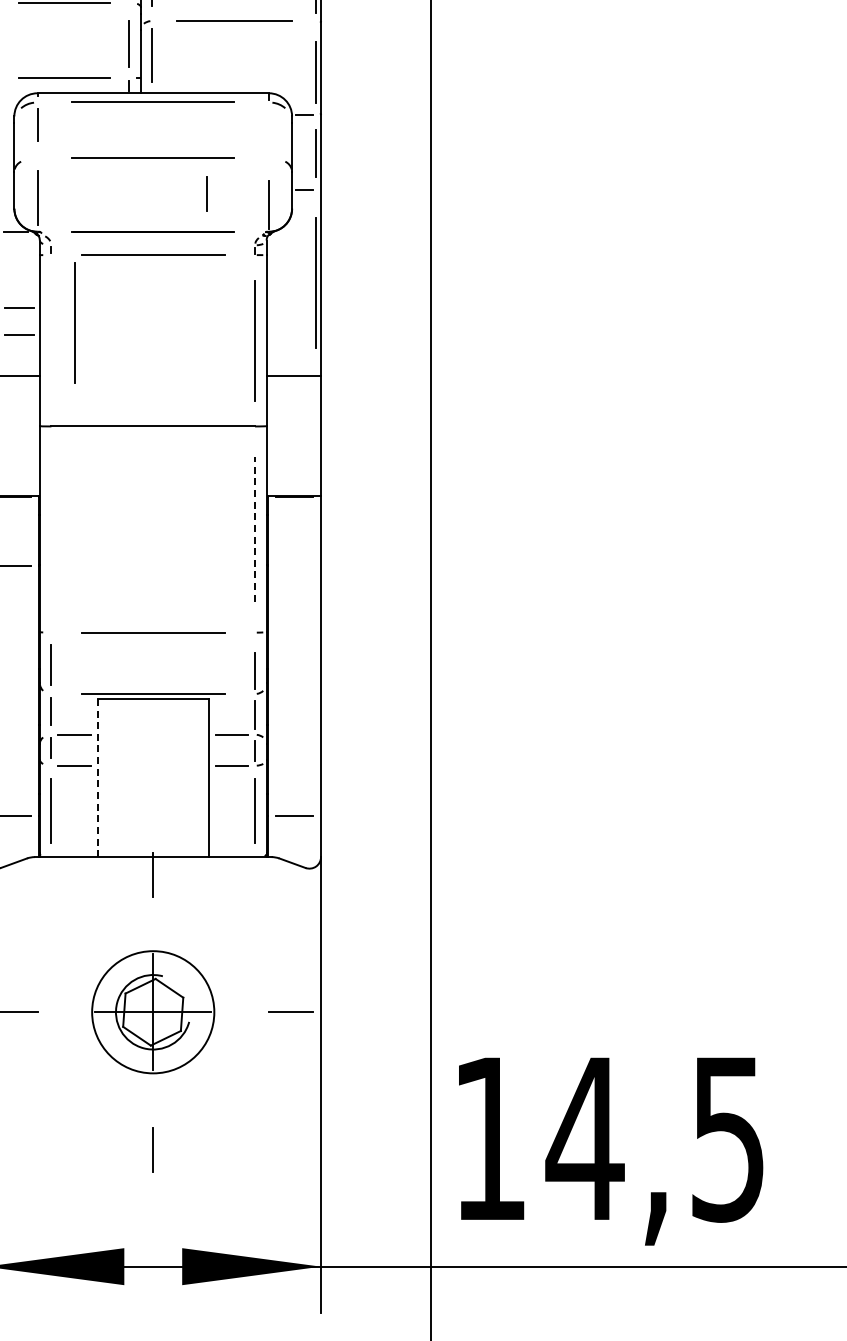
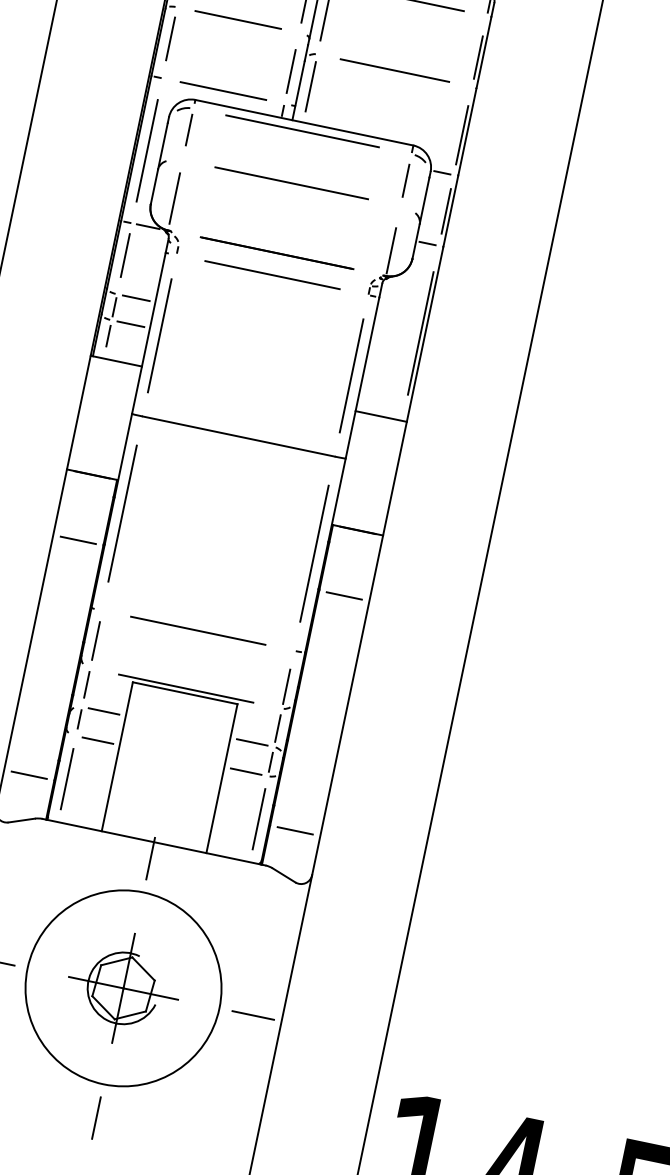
line: (206, 193) -> (405, 180), moved
line: (74, 322) -> (158, 335), moved
line: (51, 529) -> (122, 513), added
line: (255, 529) -> (314, 553), dashed -> solid
line: (294, 566) -> (344, 596), added
line: (97, 778) -> (117, 757), dashed -> solid
circle: (153, 1012) -> (123, 988), size x1.67

